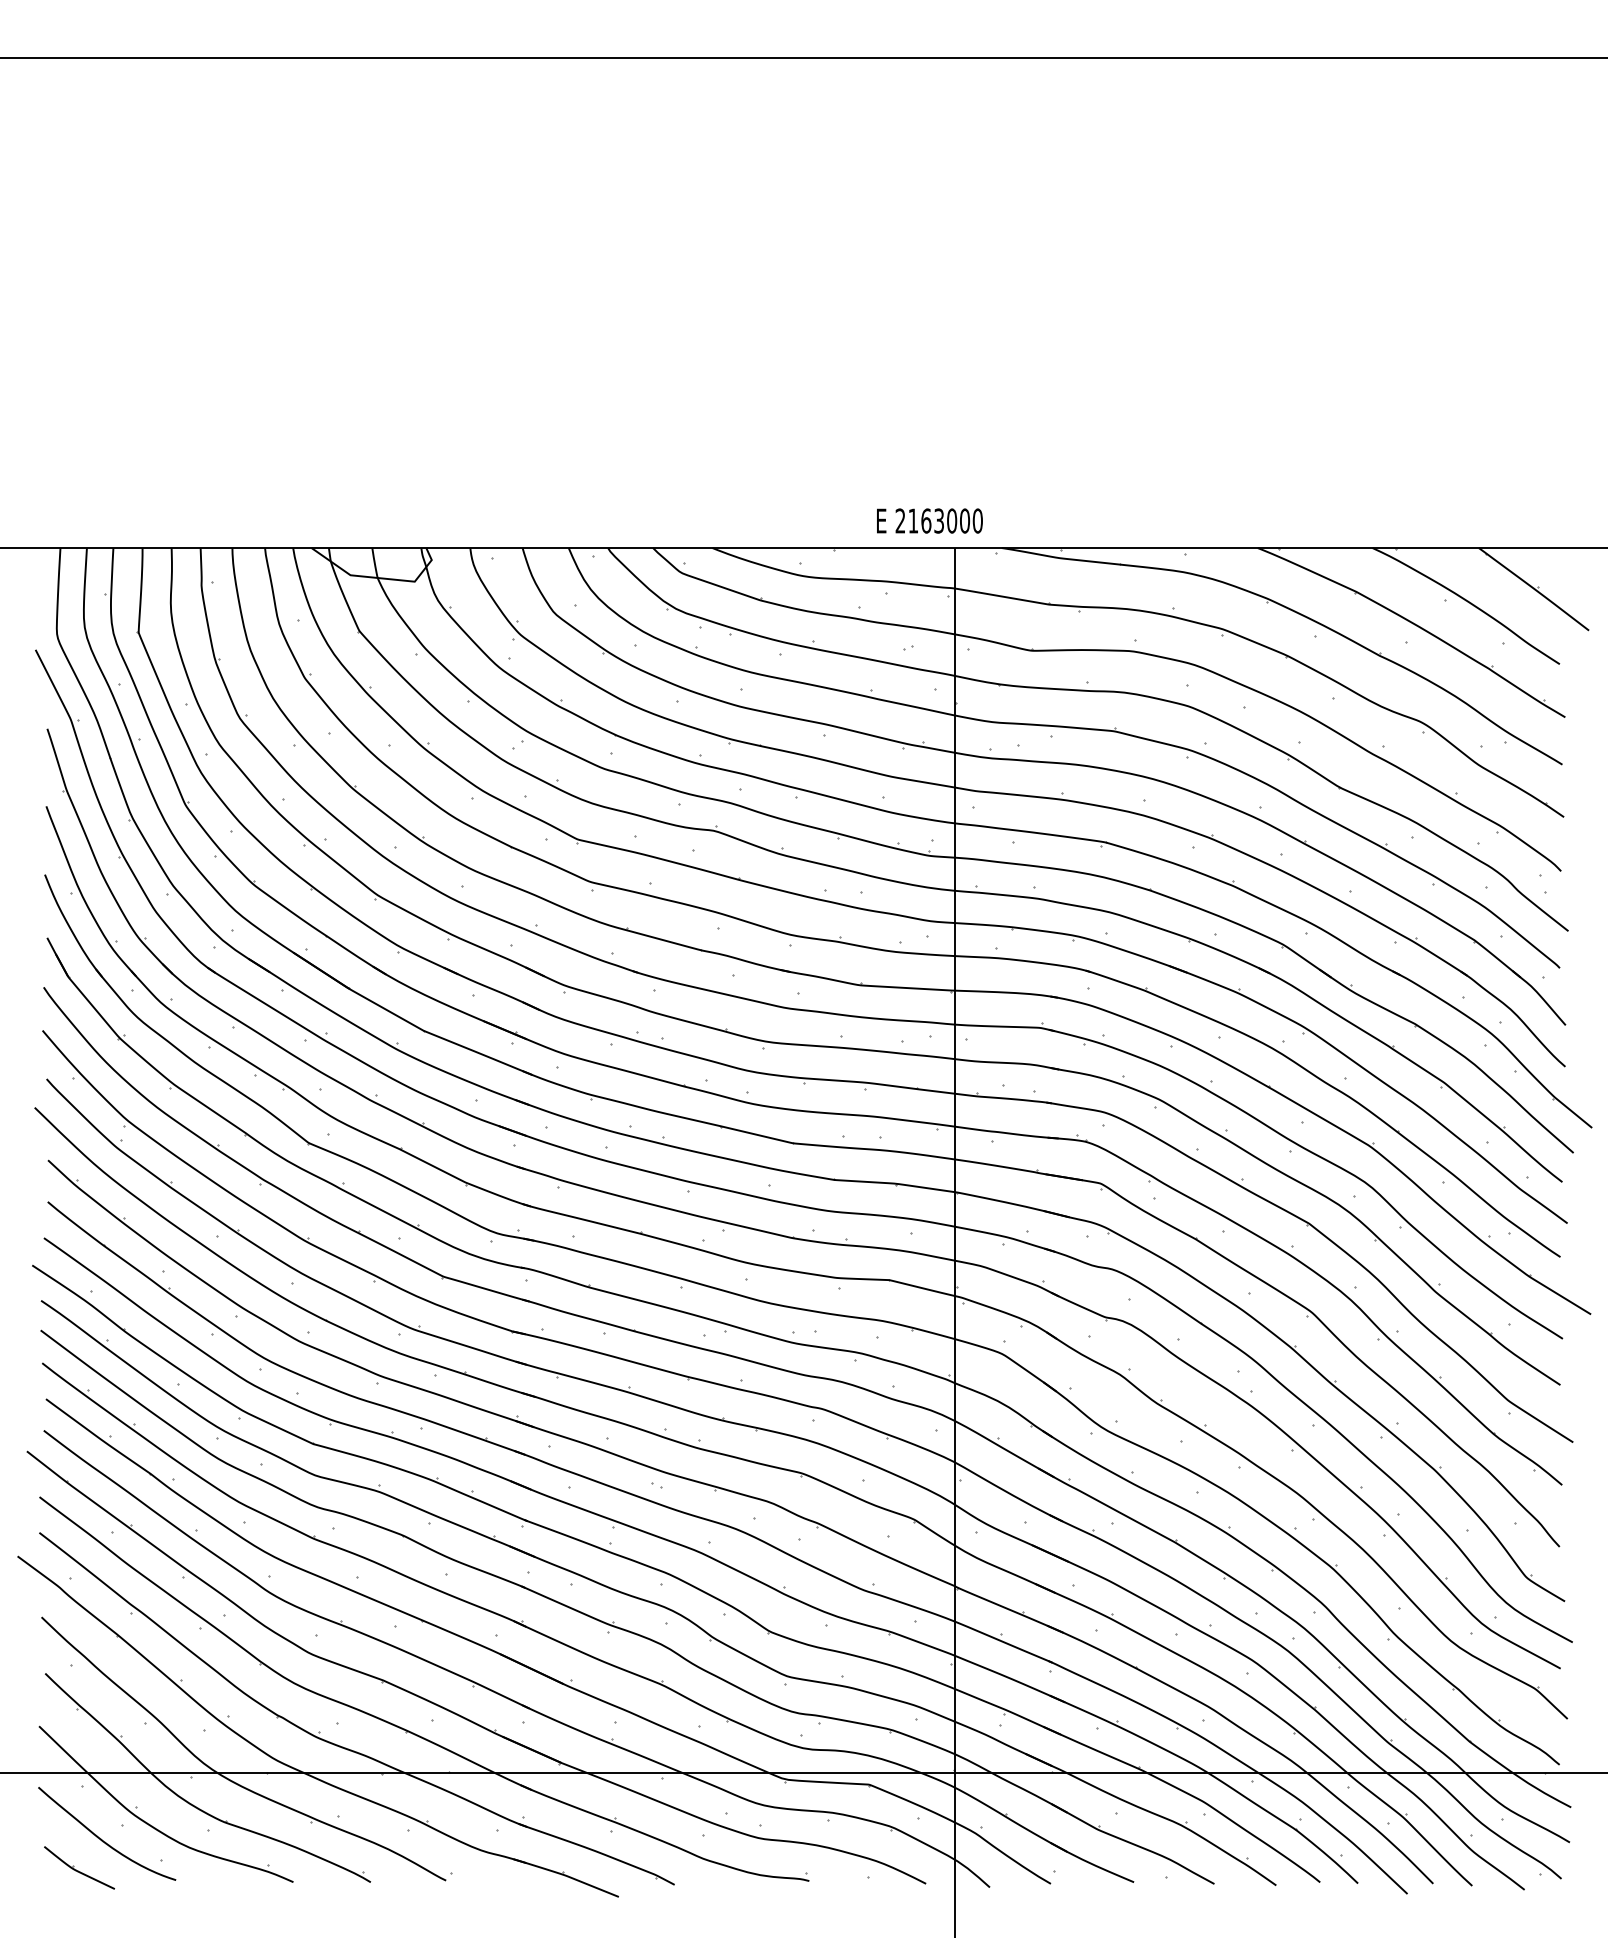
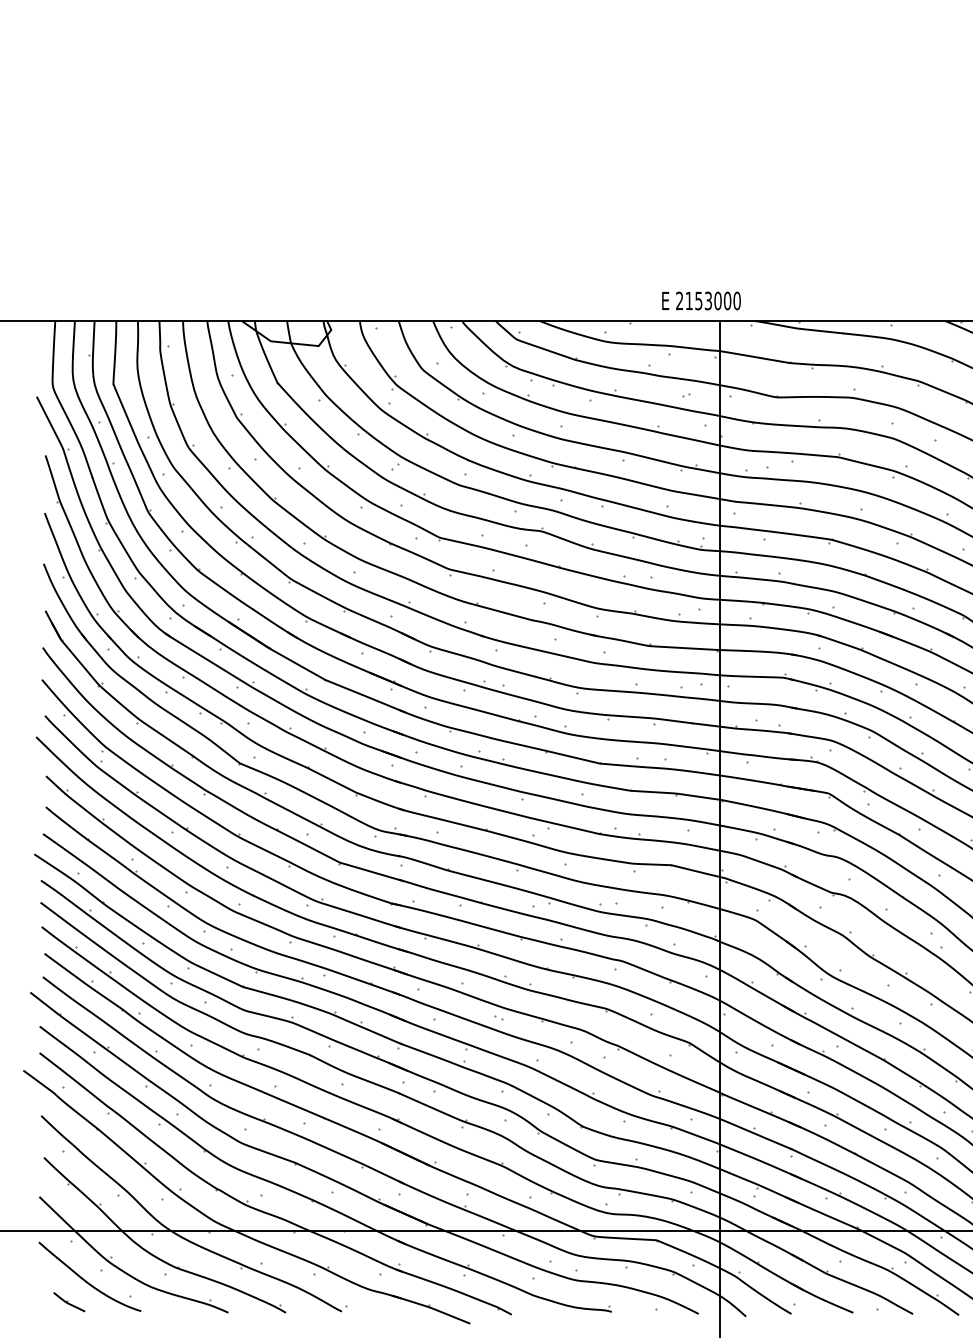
text: (926, 520) -> (699, 300), 2163000 -> 2153000
part: (79, 1867) -> (69, 1301), size x0.6

